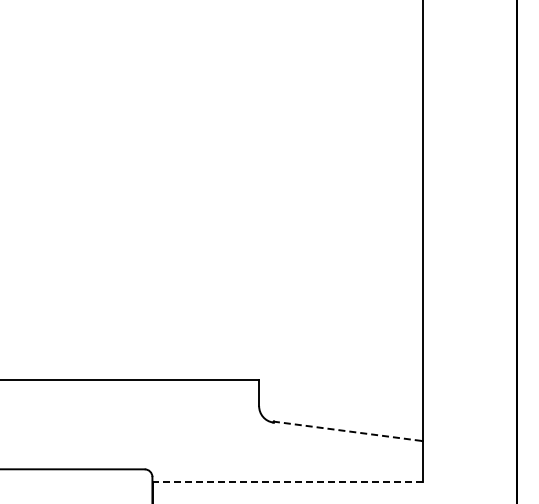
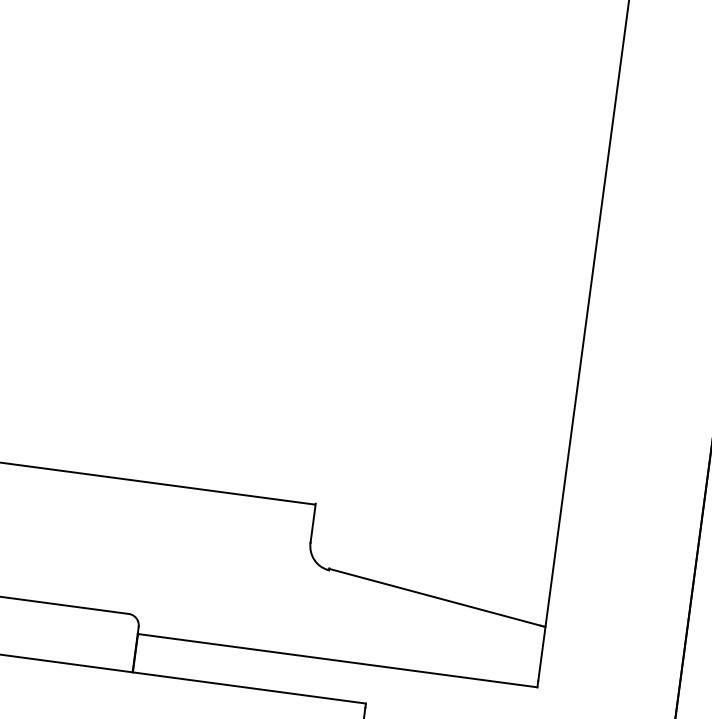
line: (347, 431) -> (436, 597), dashed -> solid
line: (287, 481) -> (337, 660), dashed -> solid

